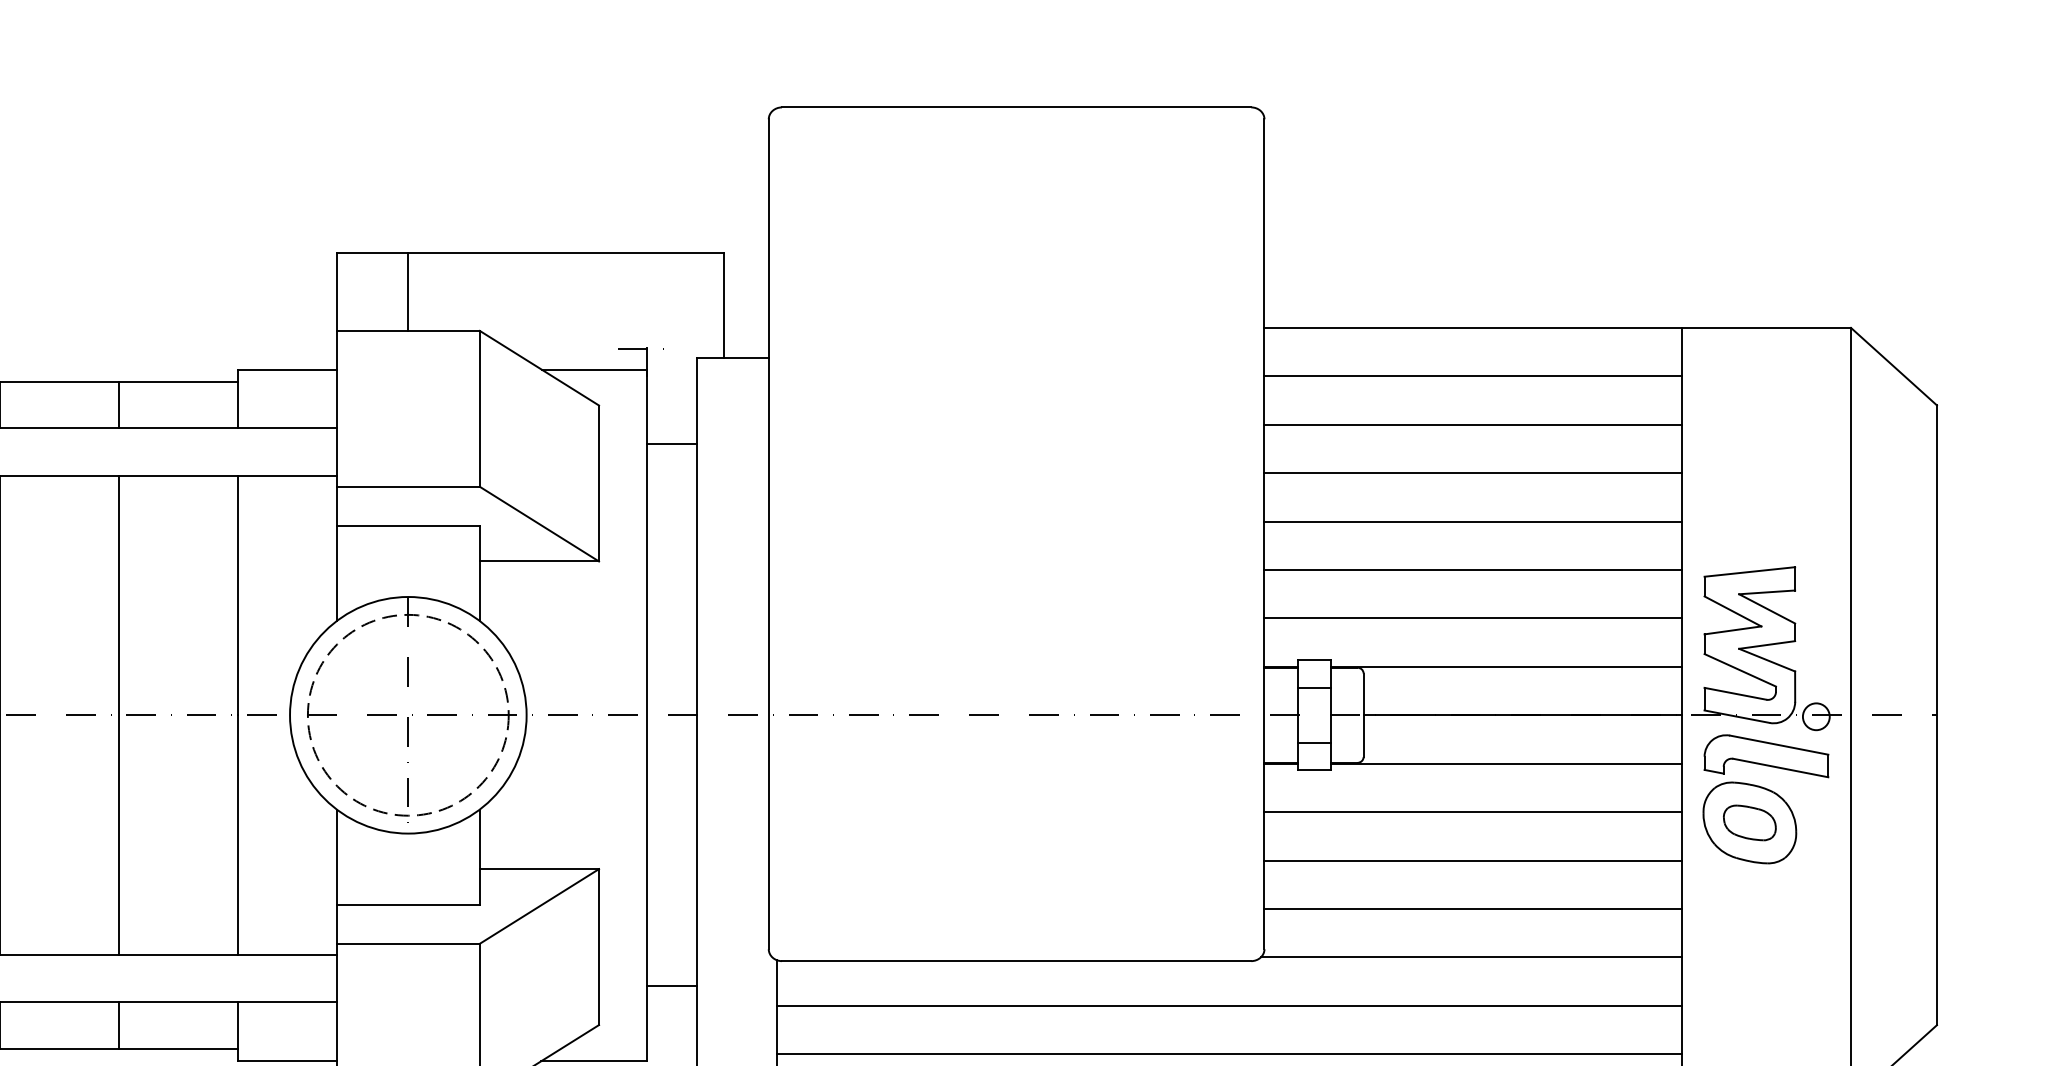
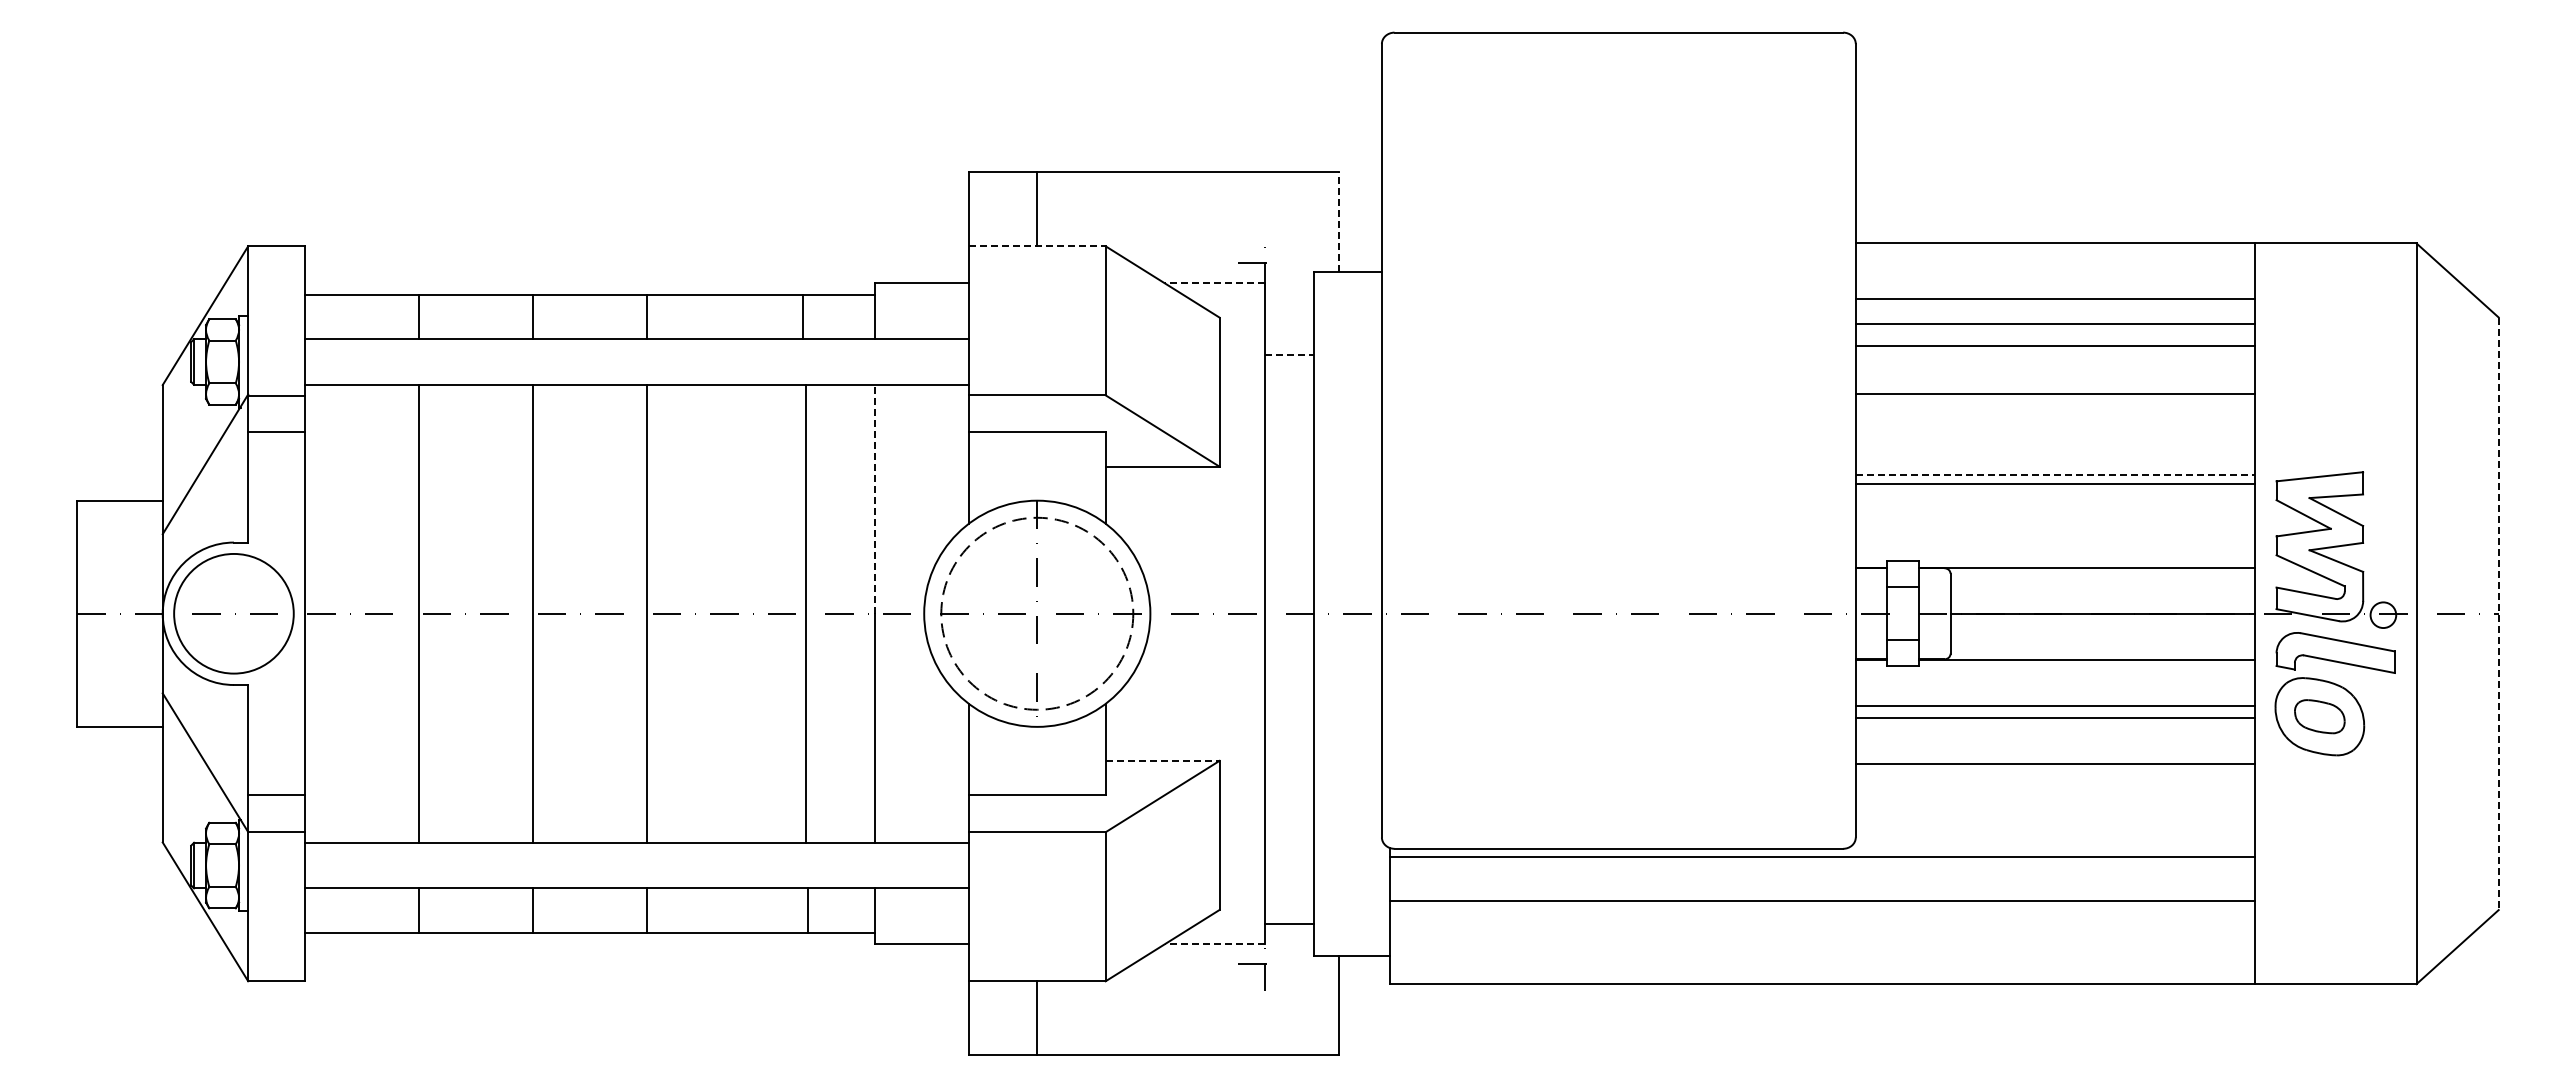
line: (724, 306) -> (1339, 222), solid -> dashed
line: (408, 331) -> (1037, 246), solid -> dashed
line: (593, 369) -> (1214, 283), solid -> dashed
line: (1472, 376) -> (2054, 323), moved
line: (118, 404) -> (802, 316), moved
line: (1472, 425) -> (2054, 299), moved
line: (672, 444) -> (1289, 354), solid -> dashed
line: (1472, 473) -> (2054, 346), moved
line: (1472, 521) -> (2054, 393), moved
line: (1473, 569) -> (2055, 474), solid -> dashed
line: (238, 594) -> (874, 498), solid -> dashed
line: (1472, 618) -> (2054, 484), moved
line: (118, 714) -> (805, 613), moved
line: (1936, 716) -> (2498, 614), solid -> dashed
line: (1472, 860) -> (2054, 717), moved
line: (539, 868) -> (1162, 760), solid -> dashed
line: (1472, 908) -> (2054, 763), moved
line: (1471, 957) -> (2053, 845), removed
line: (672, 986) -> (1289, 924), moved
line: (1228, 1005) -> (1821, 856), moved
line: (118, 1025) -> (807, 910), moved
line: (1228, 1053) -> (1821, 900), moved
line: (593, 1061) -> (1214, 944), solid -> dashed

